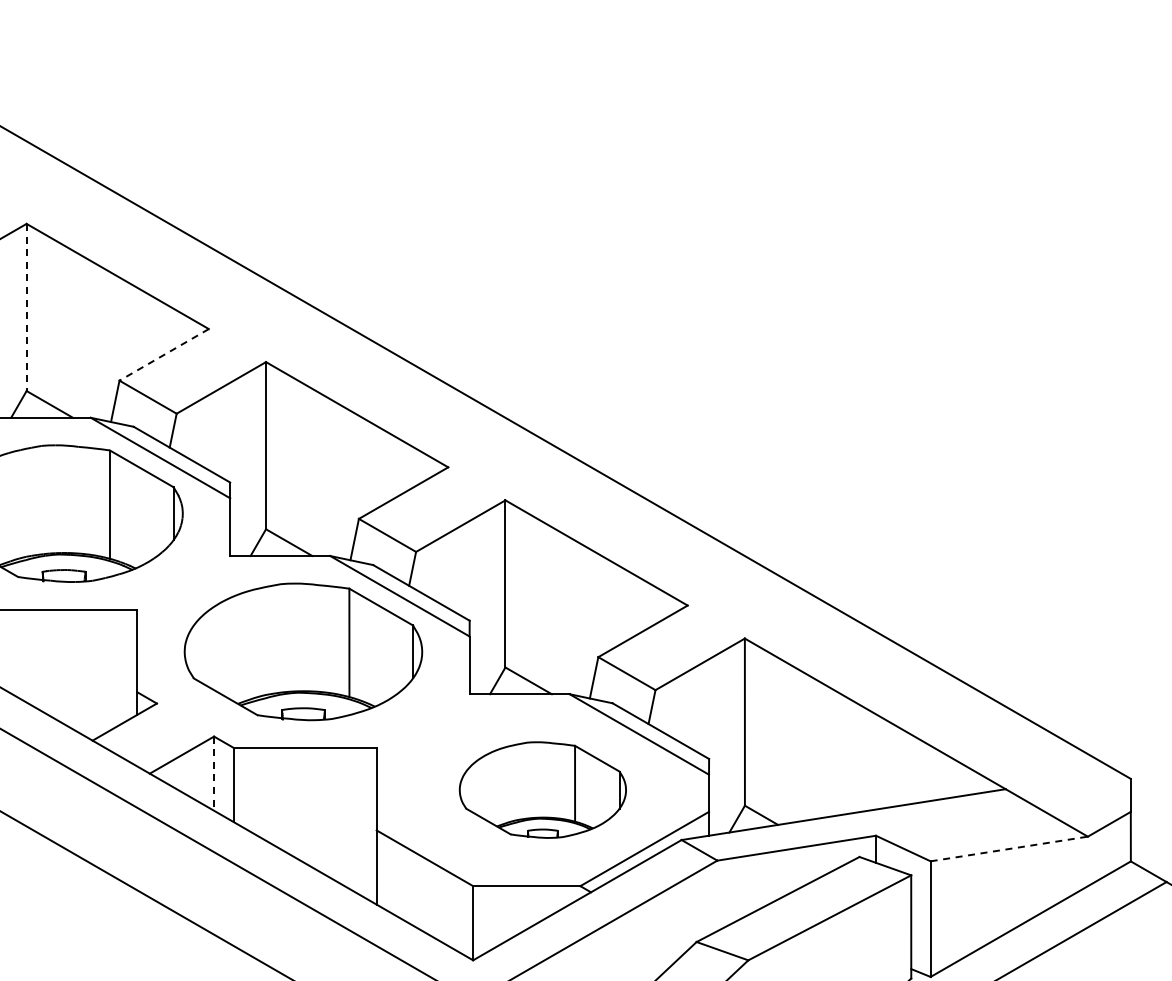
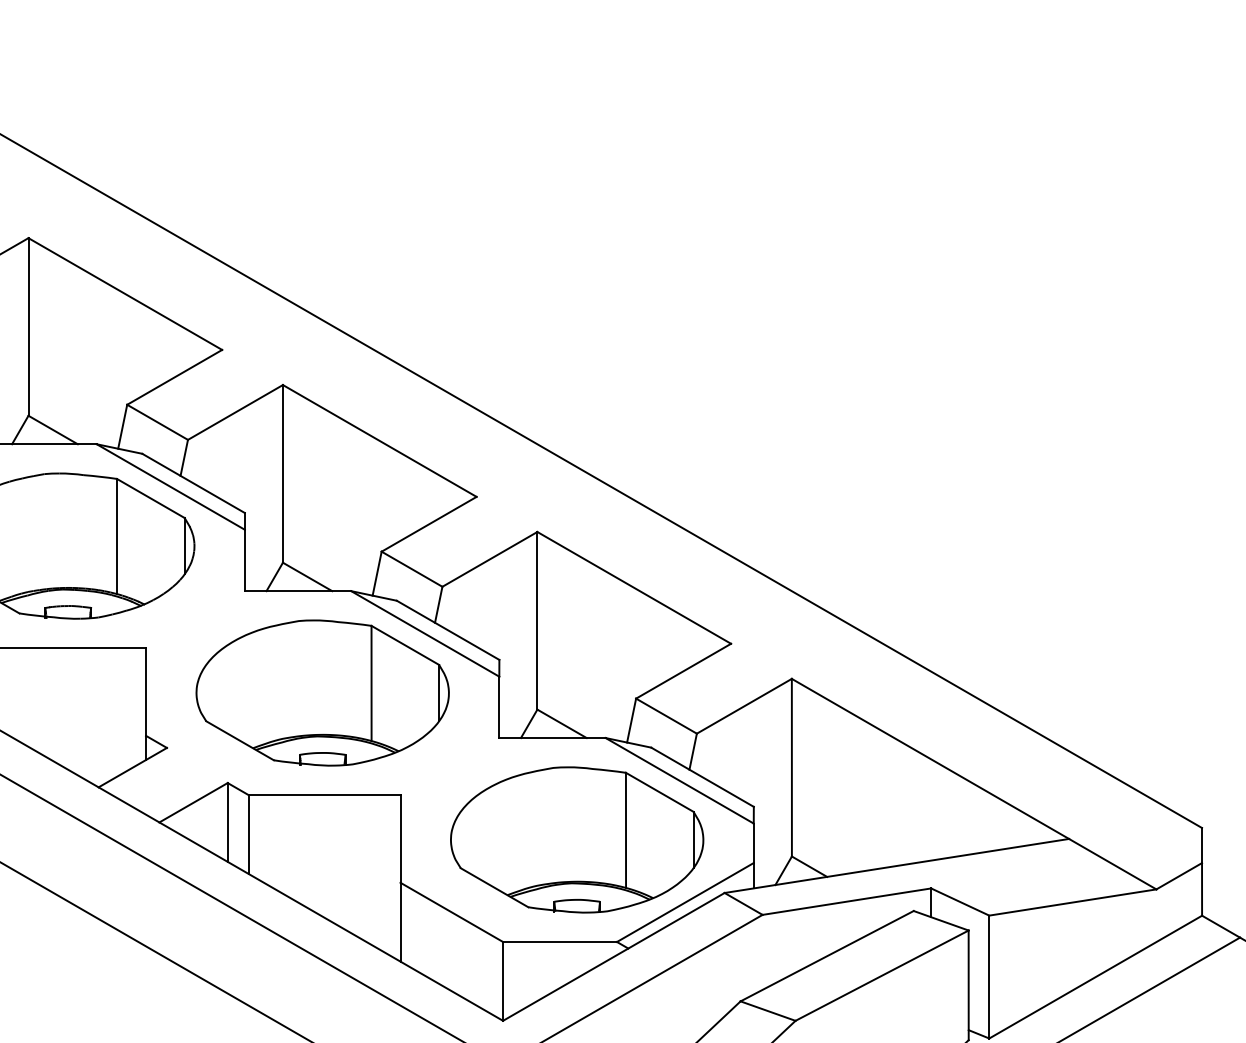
line: (26, 307) -> (28, 327), dashed -> solid
line: (164, 354) -> (175, 376), dashed -> solid
line: (214, 774) -> (228, 823), dashed -> solid
part: (542, 789) -> (576, 839), size x1.43
line: (1009, 848) -> (1073, 901), dashed -> solid

